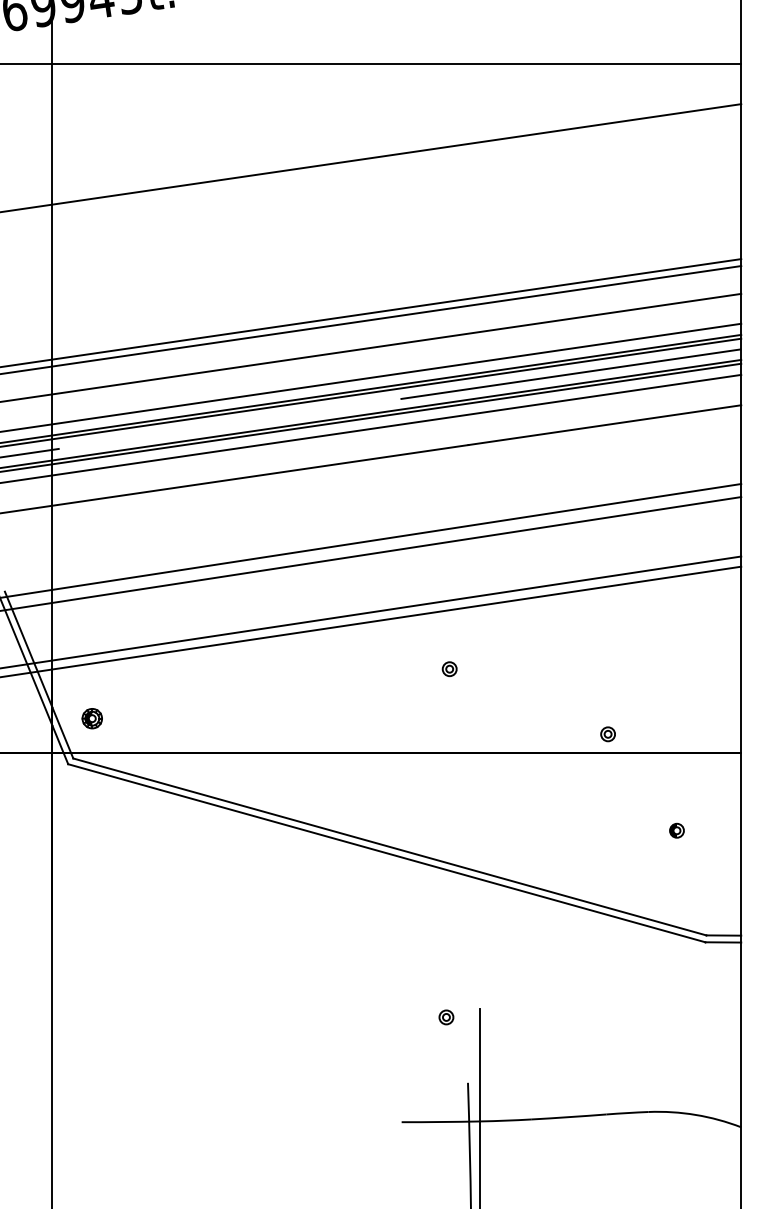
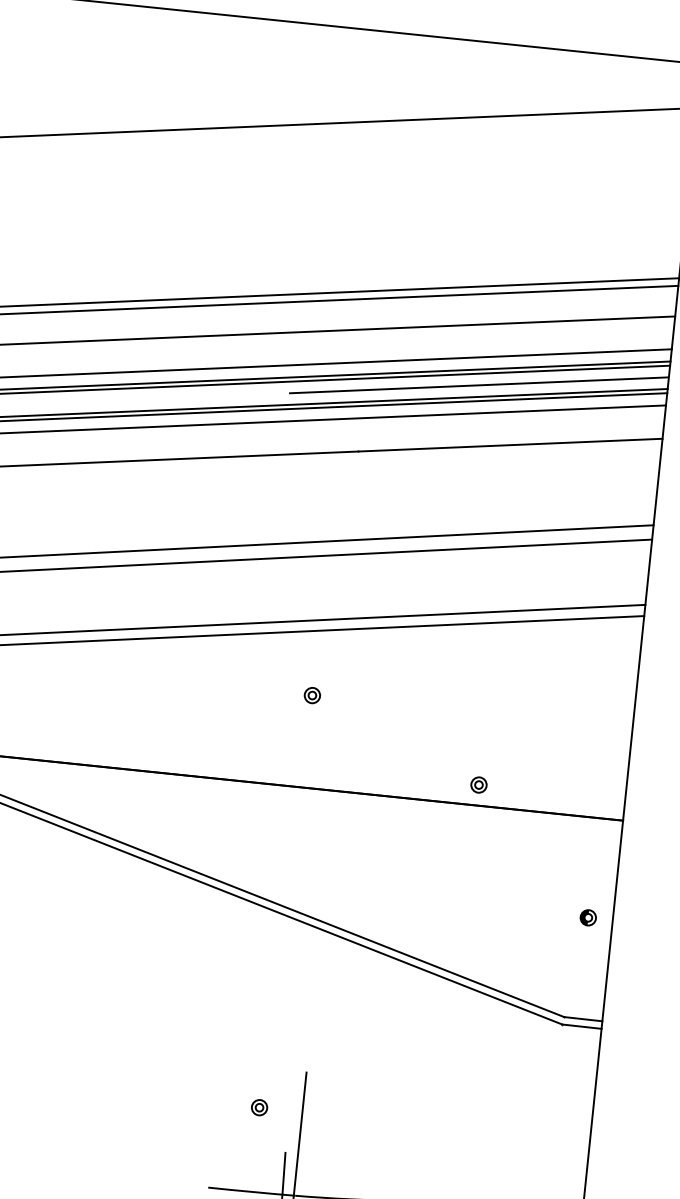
part: (676, 830) -> (587, 917), moved
part: (446, 1017) -> (259, 1107), moved

